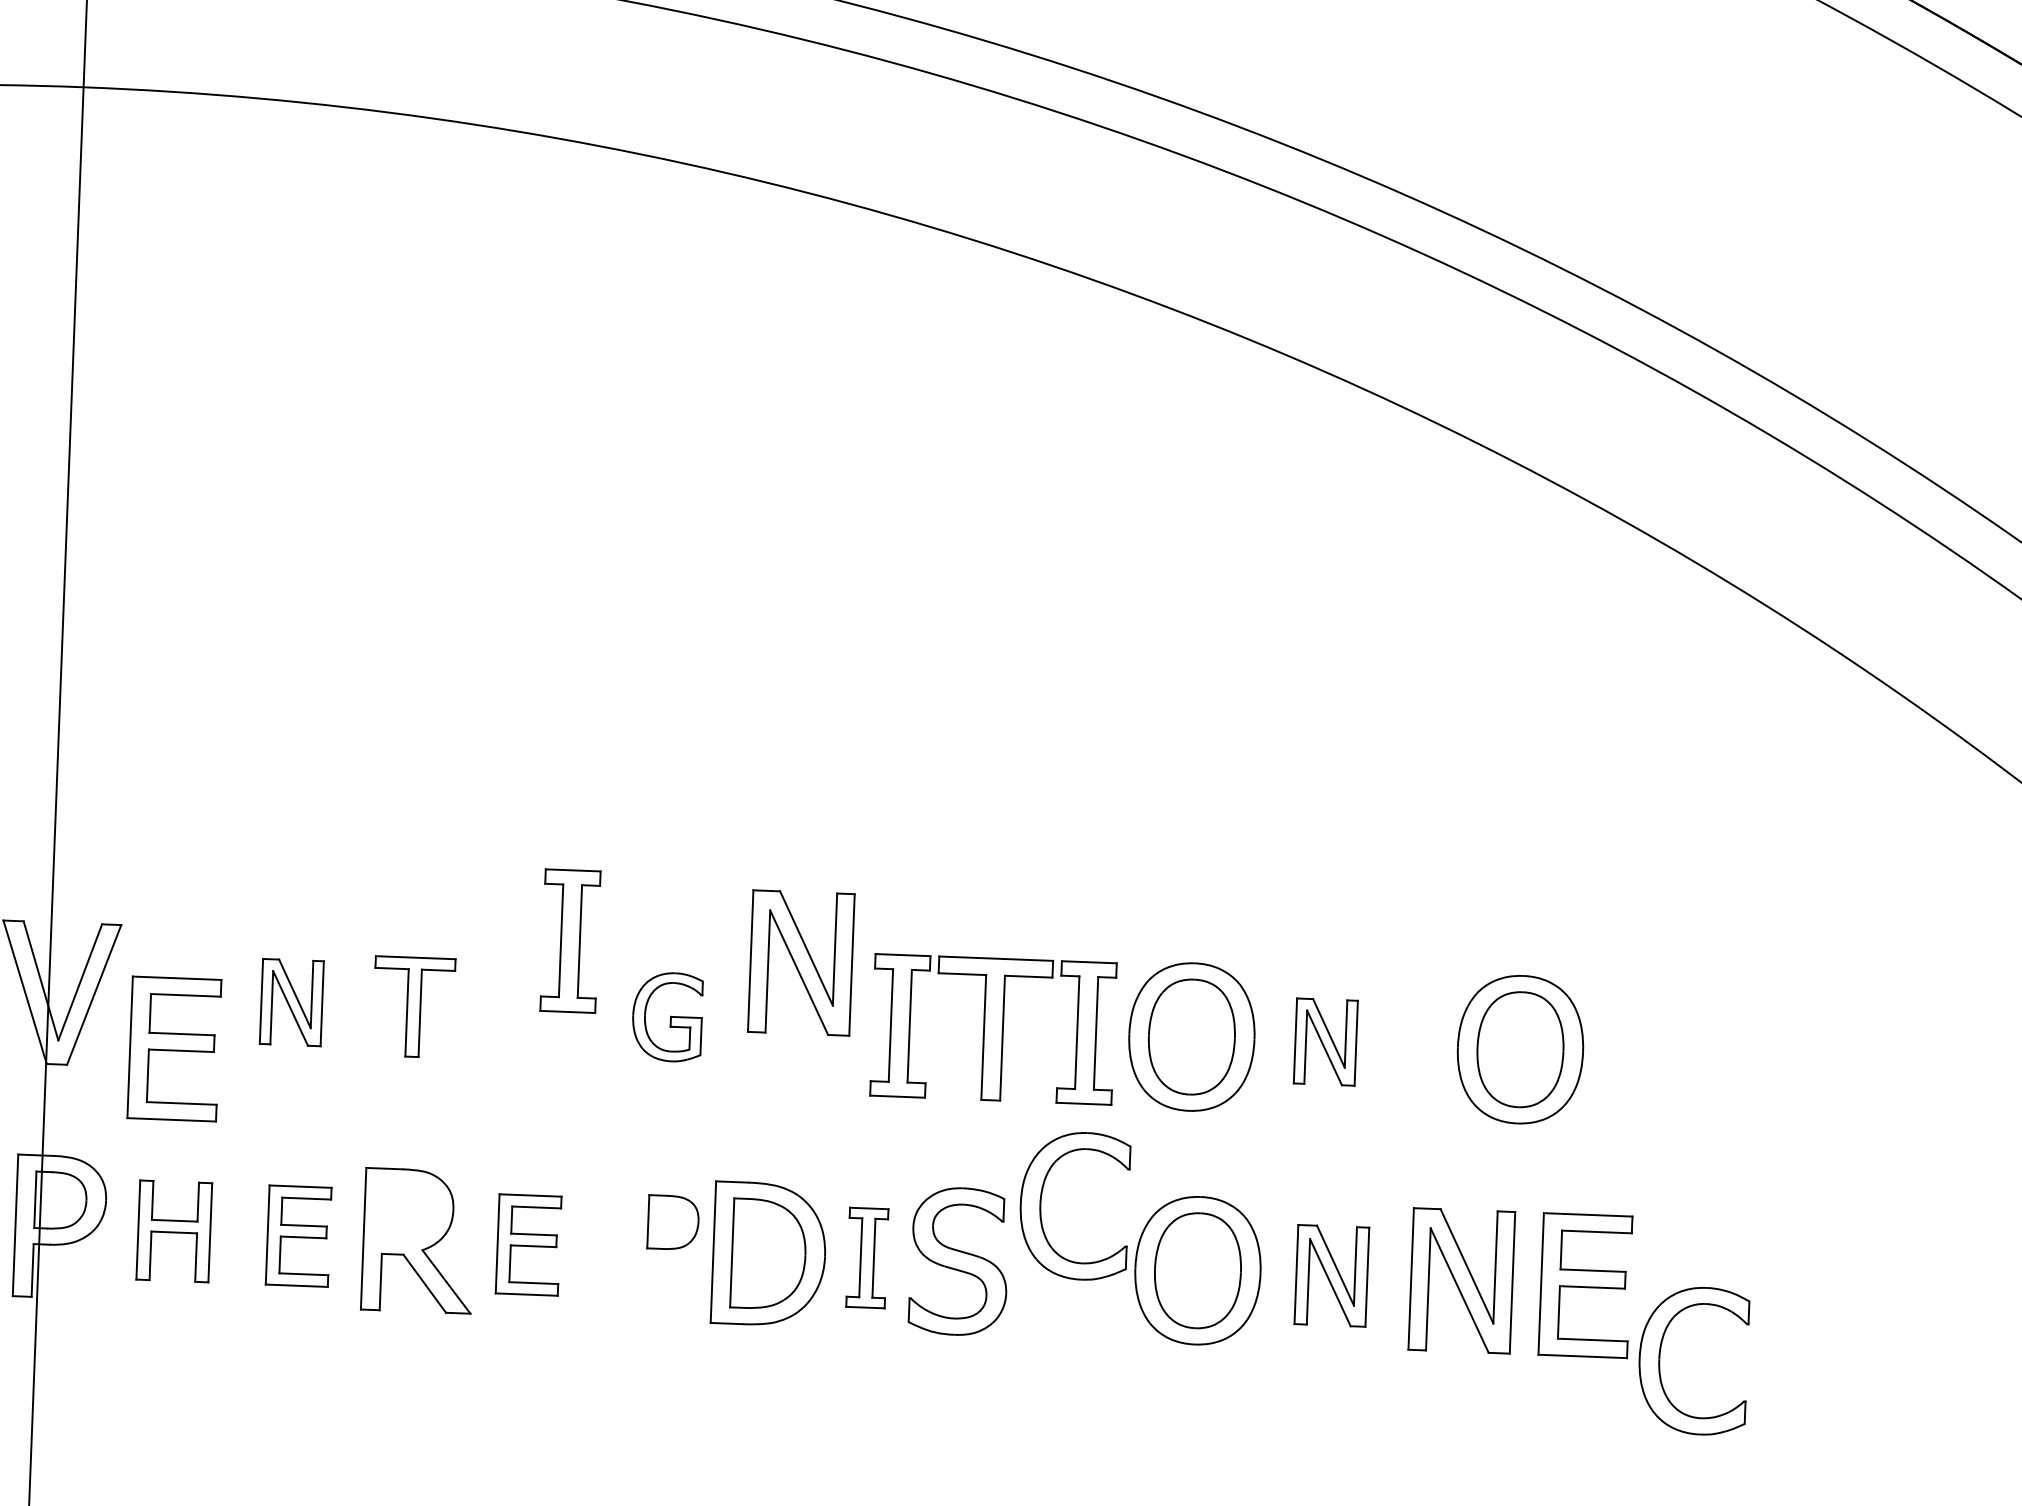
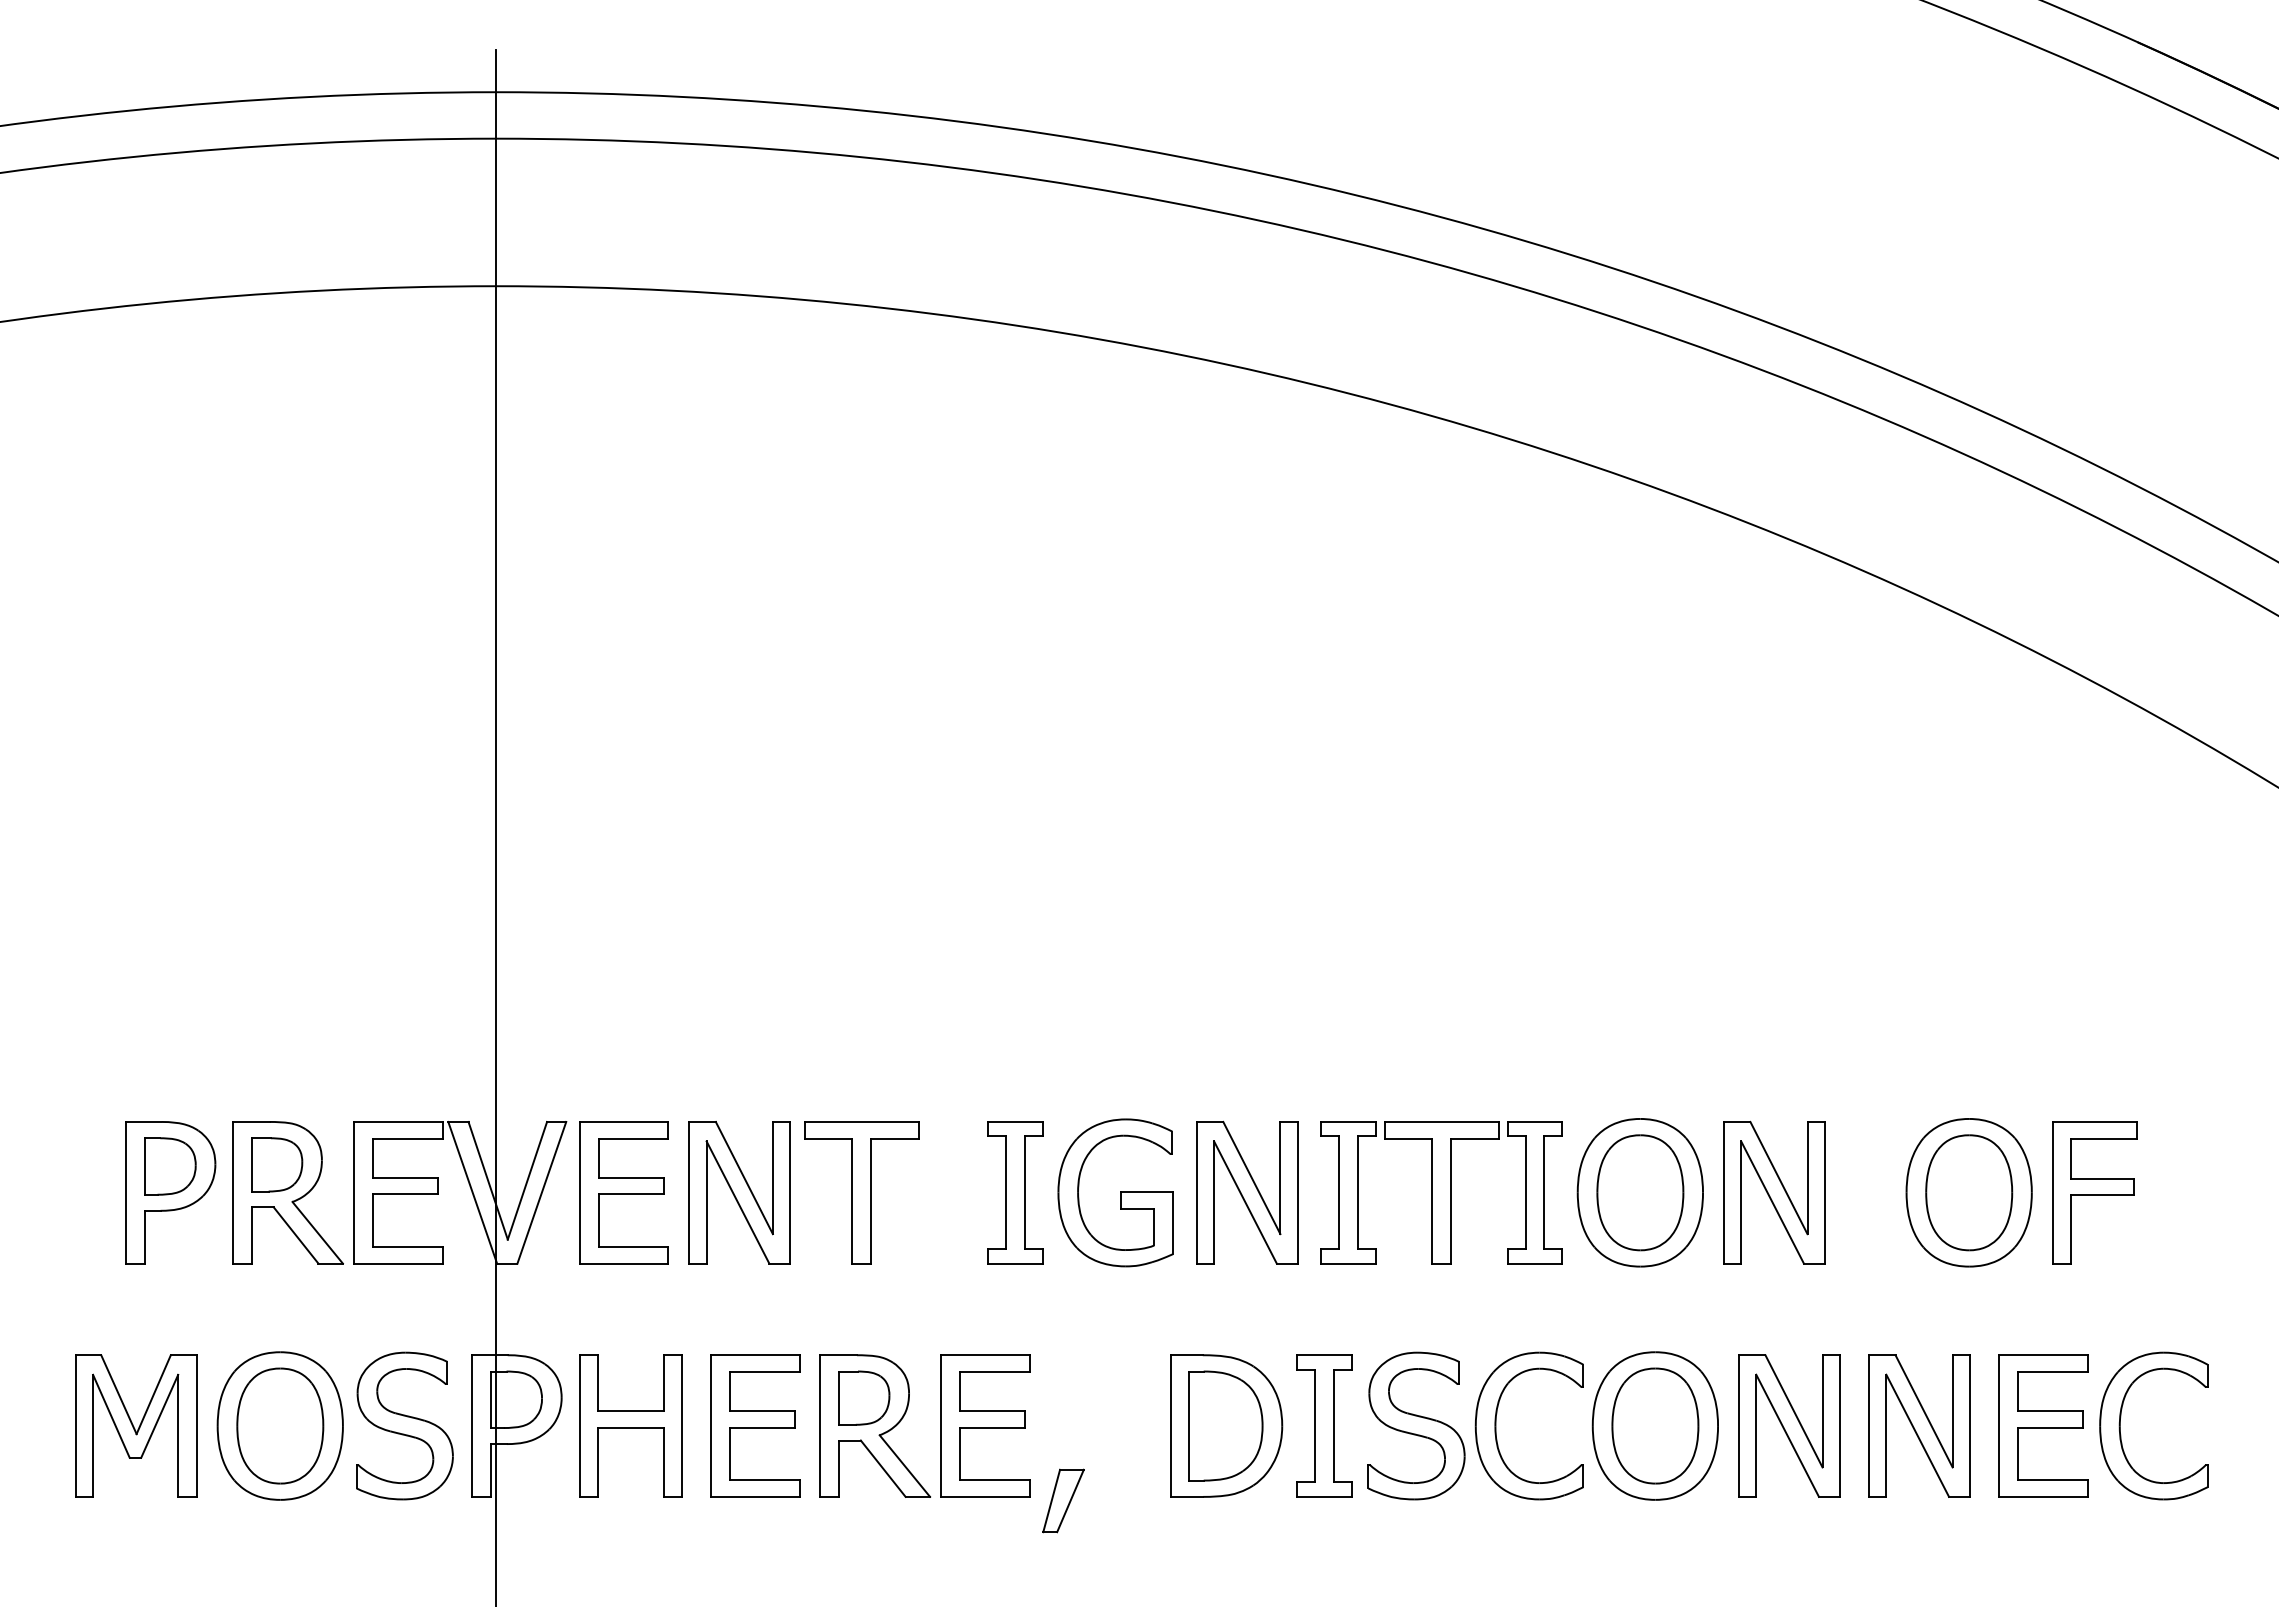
part: (570, 940) -> (1015, 1192), moved
part: (801, 962) -> (1247, 1192), moved
part: (291, 1002) -> (739, 1192), size x1.67
part: (413, 1006) -> (861, 1192), size x1.43
part: (667, 1016) -> (1115, 1192), size x1.67
part: (1325, 1041) -> (1774, 1192), size x1.67
part: (173, 1048) -> (623, 1192), moved
part: (1645, 1054) -> (2094, 1192), added
part: (1041, 1204) -> (1496, 1425), moved
part: (673, 1222) -> (864, 1397), moved
part: (173, 1230) -> (630, 1425), size x1.43
part: (298, 1235) -> (755, 1425), size x1.43
part: (528, 1244) -> (985, 1425), size x1.43
part: (867, 1257) -> (1324, 1425), size x1.43
part: (1331, 1275) -> (1789, 1425), size x1.43
part: (603, 1322) -> (1063, 1500), added
part: (1661, 1351) -> (2121, 1417), moved

